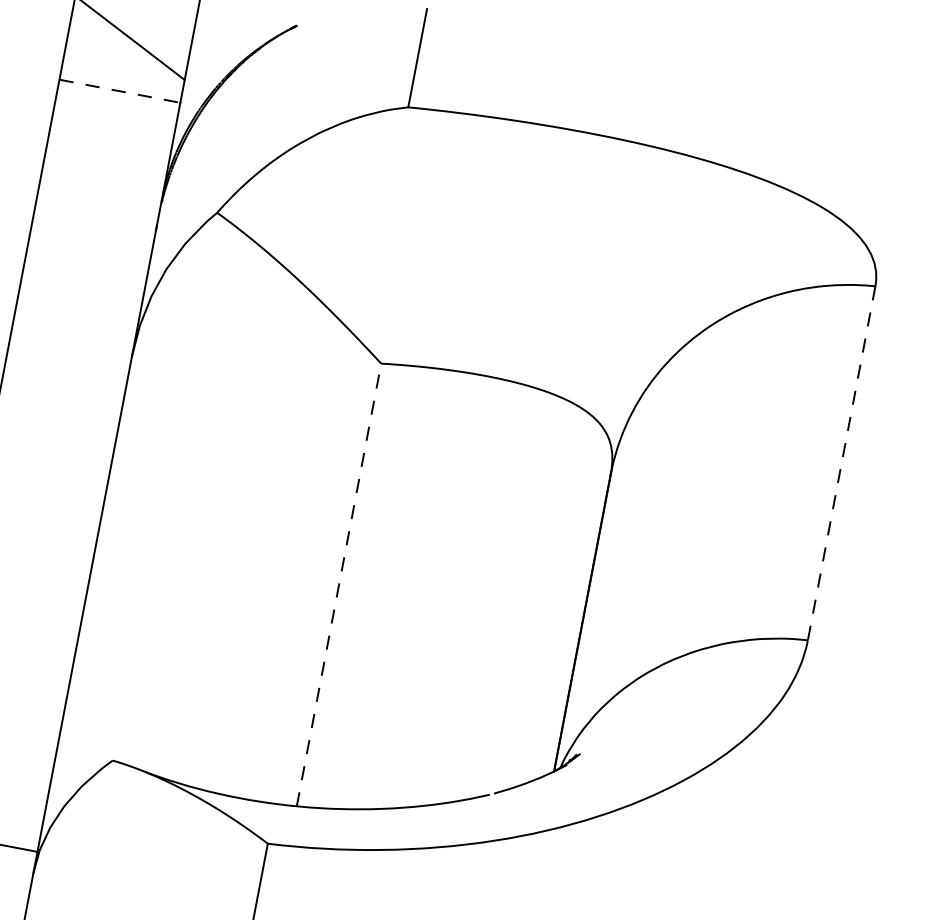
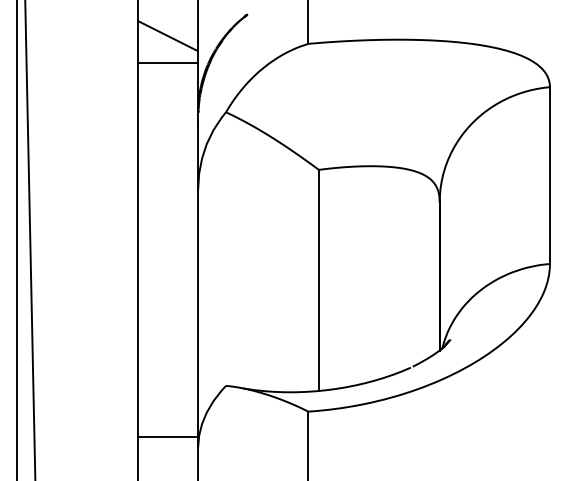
line: (121, 91) -> (168, 62), dashed -> solid
line: (840, 464) -> (549, 176), dashed -> solid
line: (338, 584) -> (318, 280), dashed -> solid

